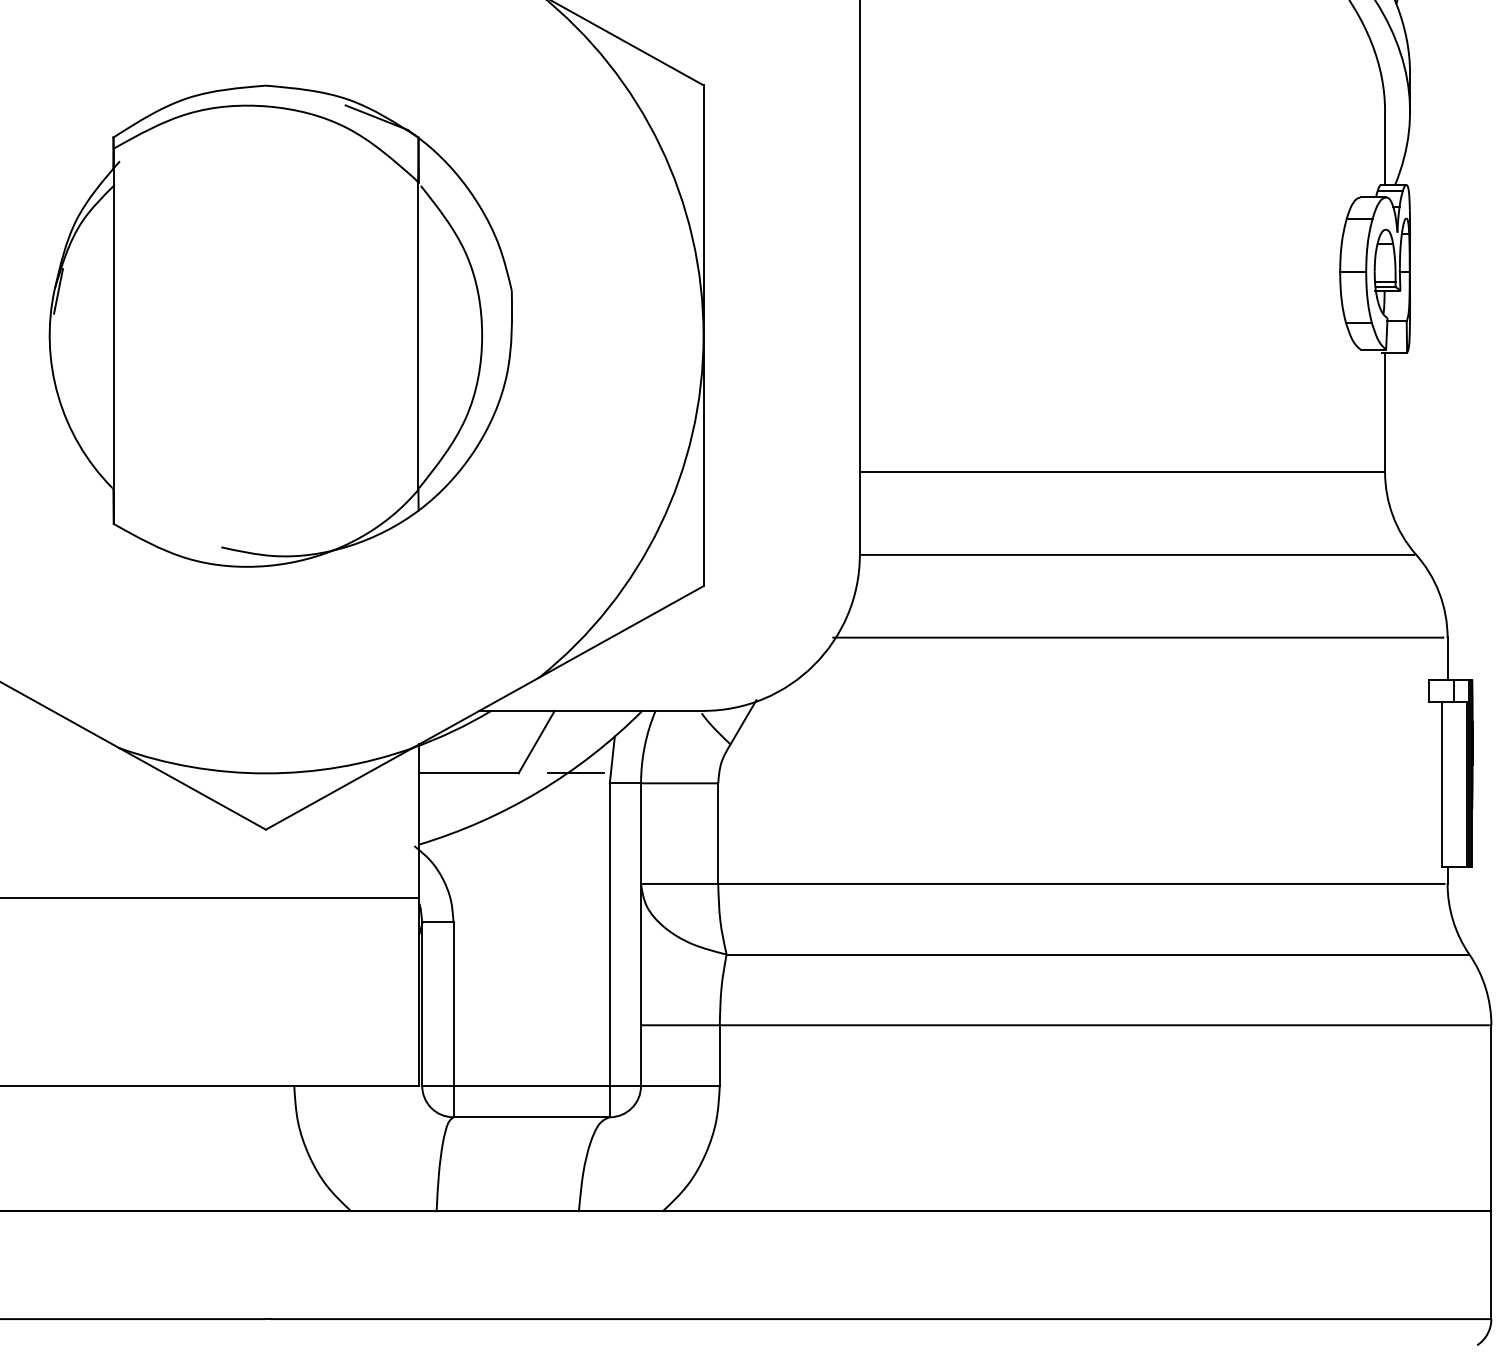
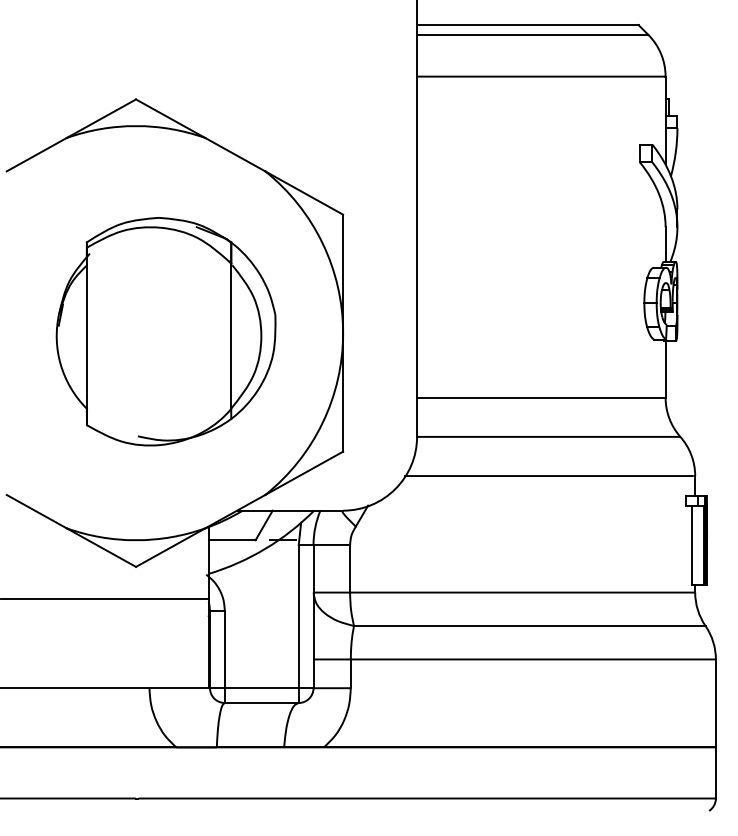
part: (279, 325) -> (165, 331), moved

